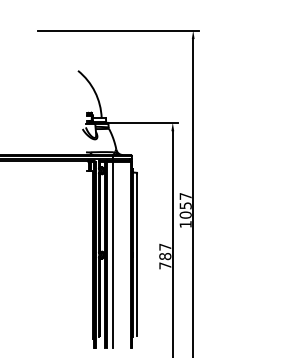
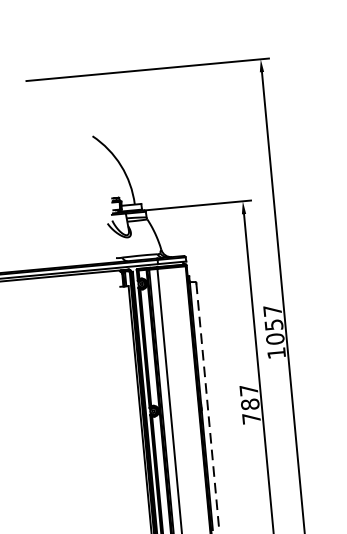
line: (137, 255) -> (208, 406), solid -> dashed

